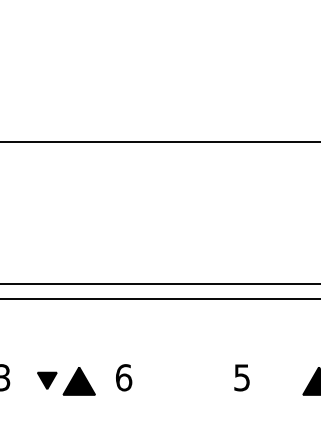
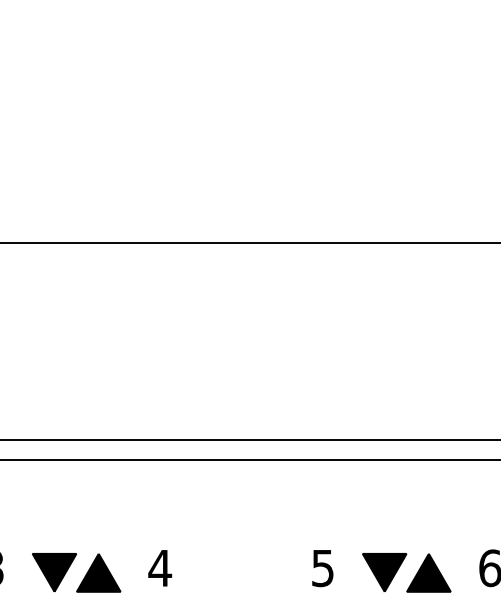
text: (124, 377) -> (160, 568), 6 -> 4
part: (47, 380) -> (54, 572), size x1.67
part: (286, 380) -> (384, 572), added

